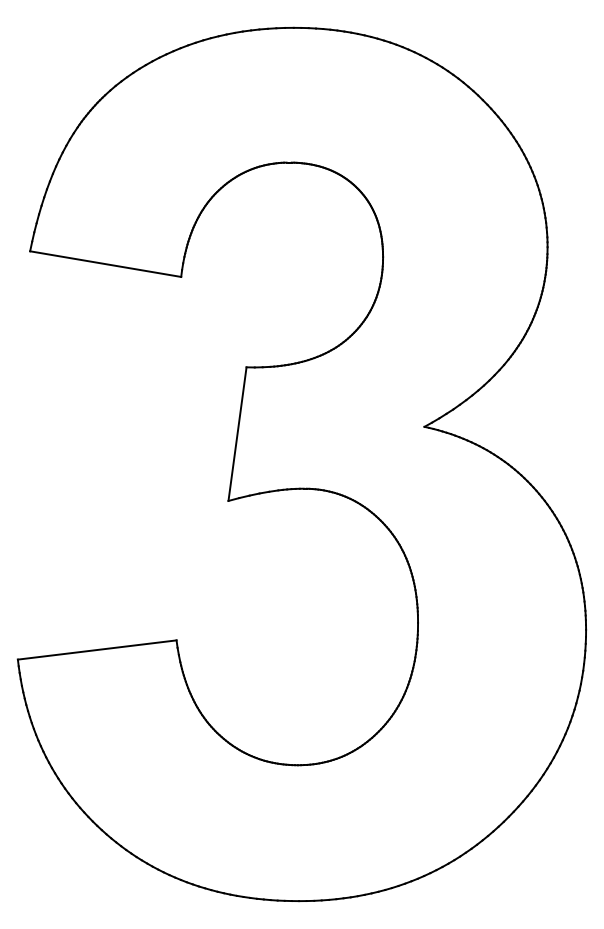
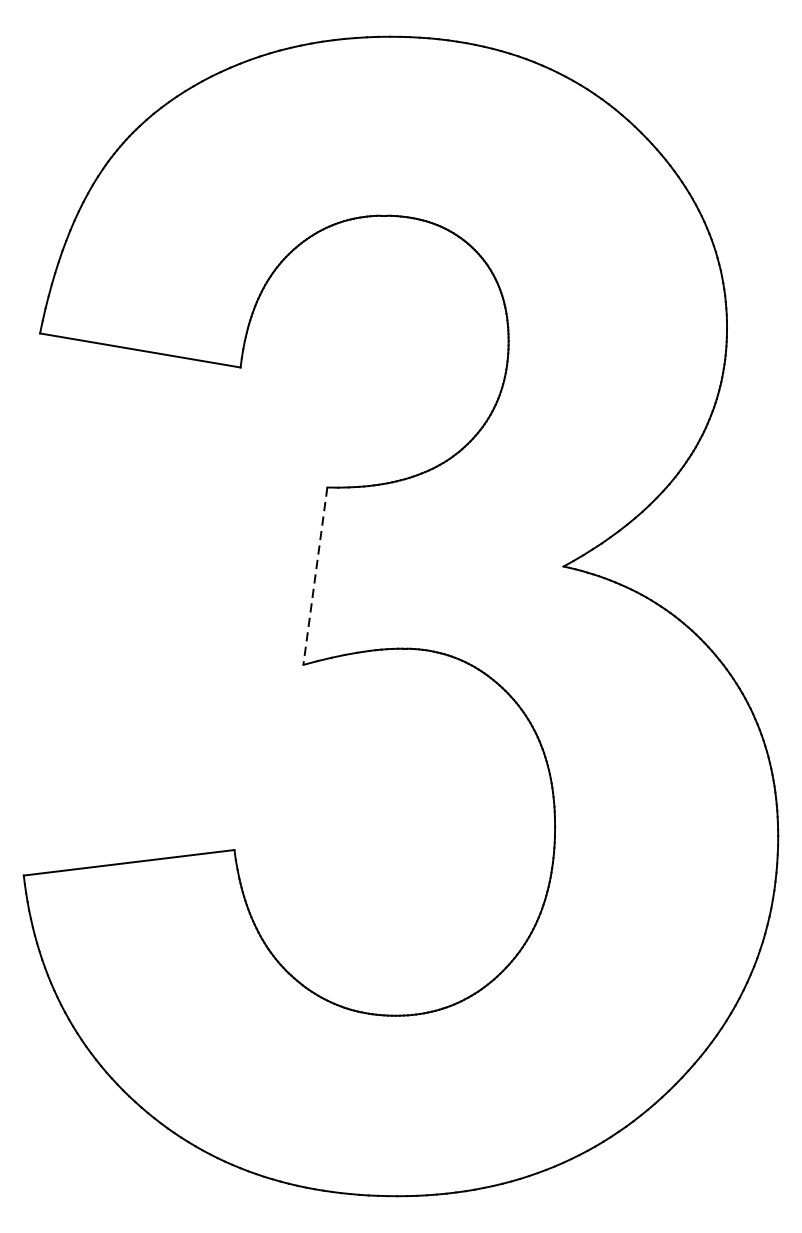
line: (237, 434) -> (315, 576), solid -> dashed

